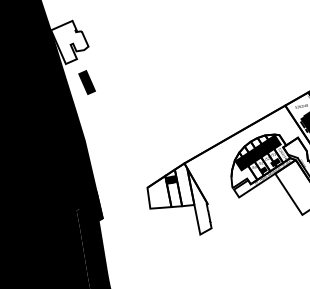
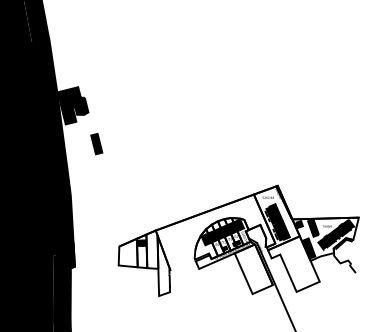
fill: (69, 42) -> (72, 105), added
part: (86, 83) -> (96, 144), moved

